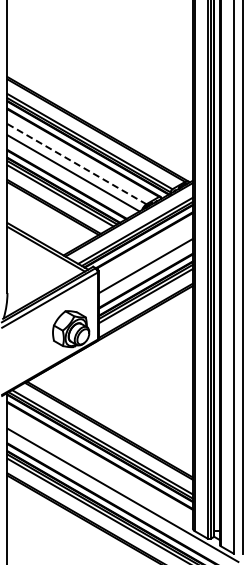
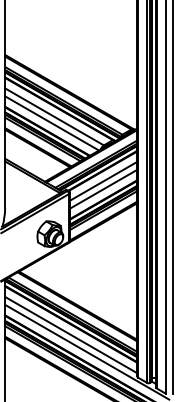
line: (77, 164) -> (54, 117), dashed -> solid
line: (145, 254) -> (103, 181), added
line: (99, 470) -> (70, 334), added

